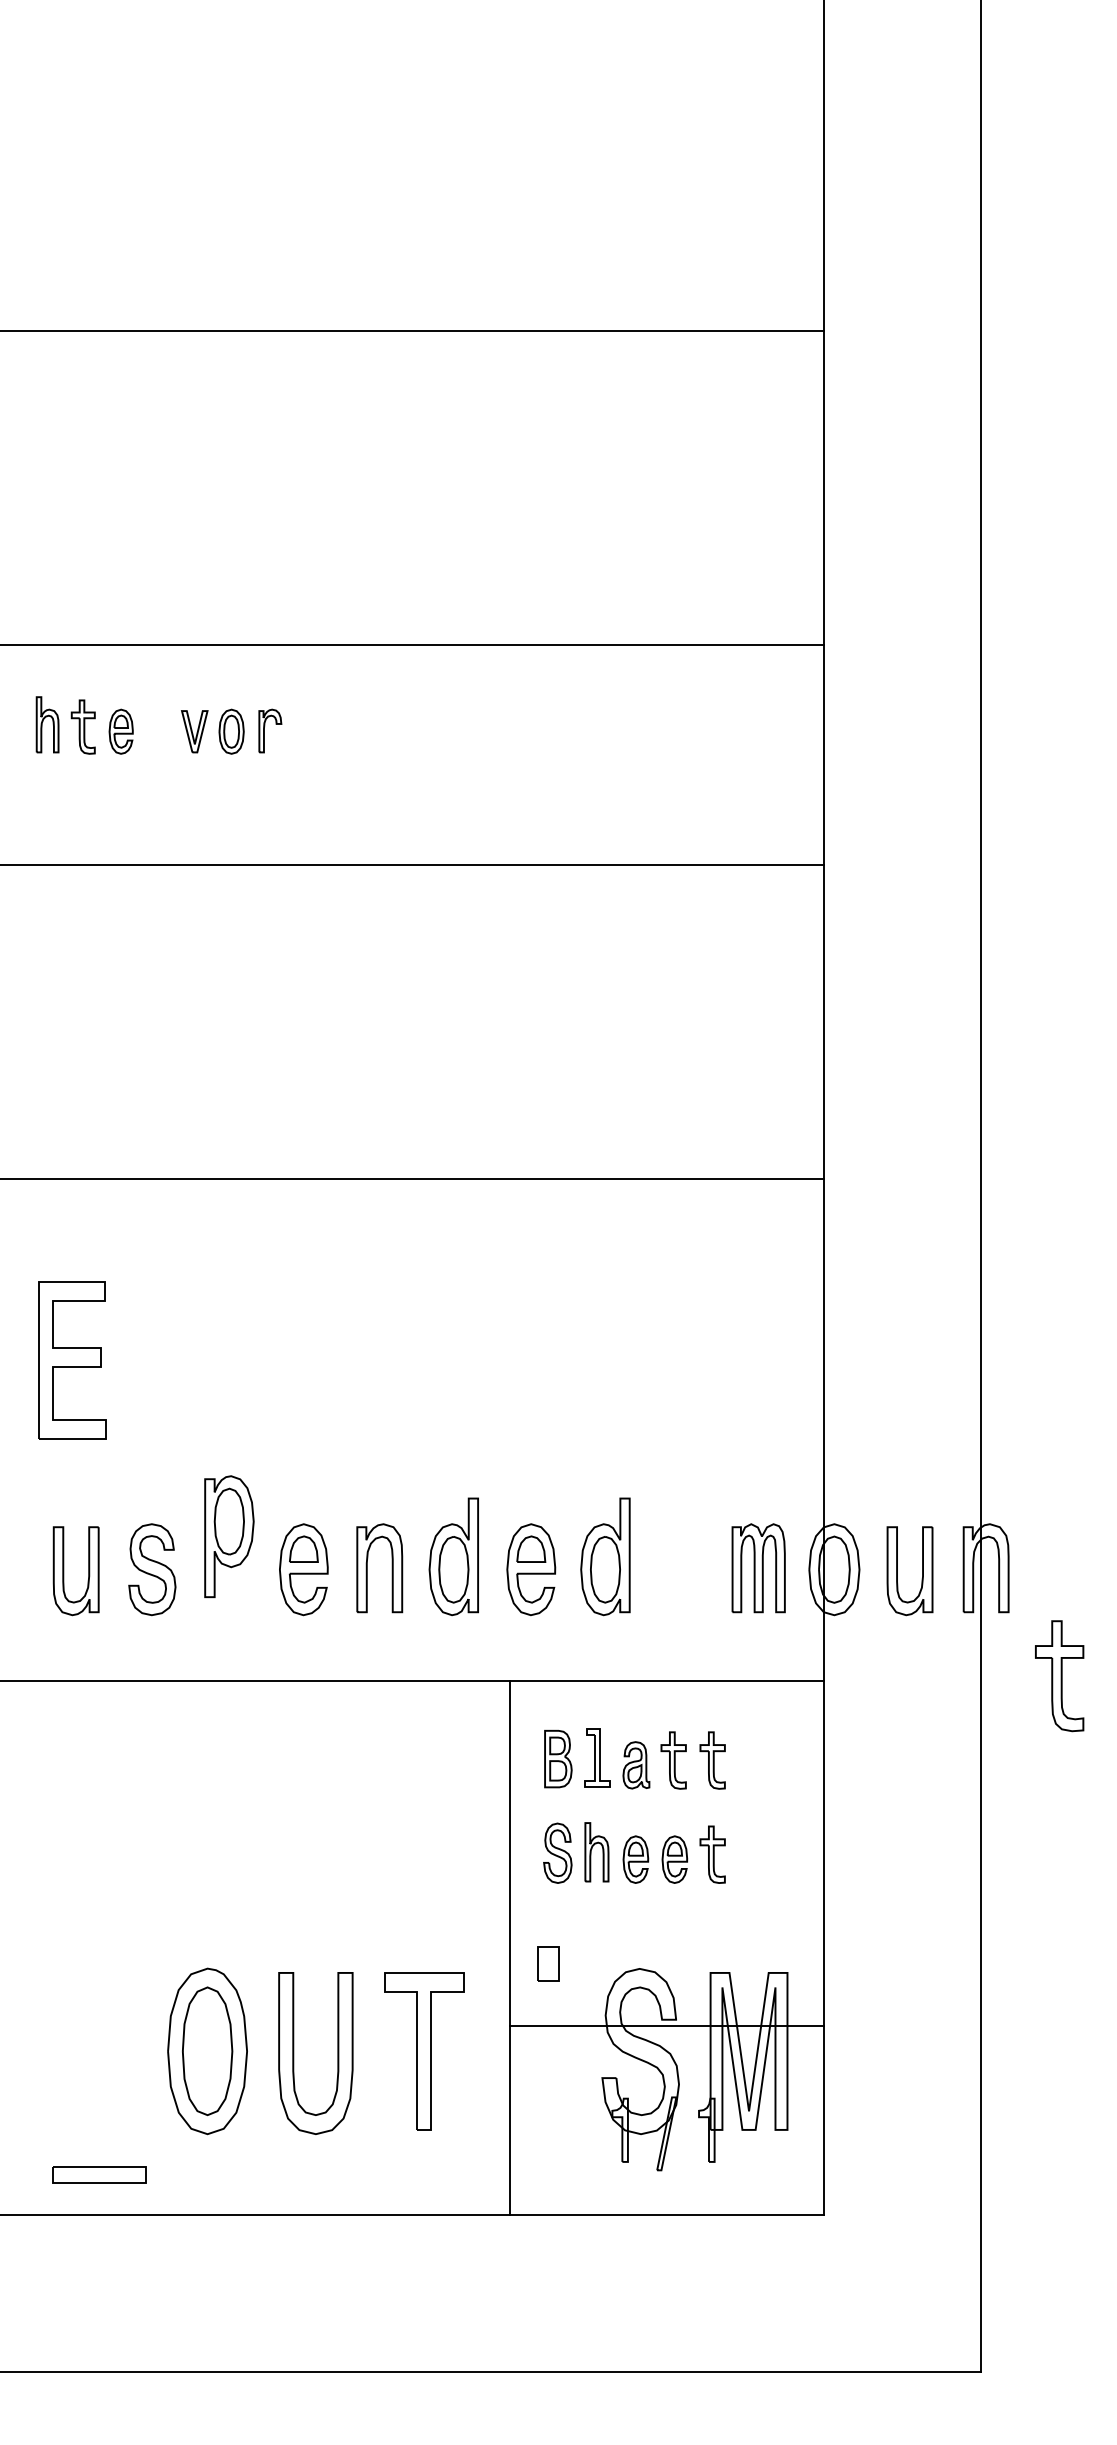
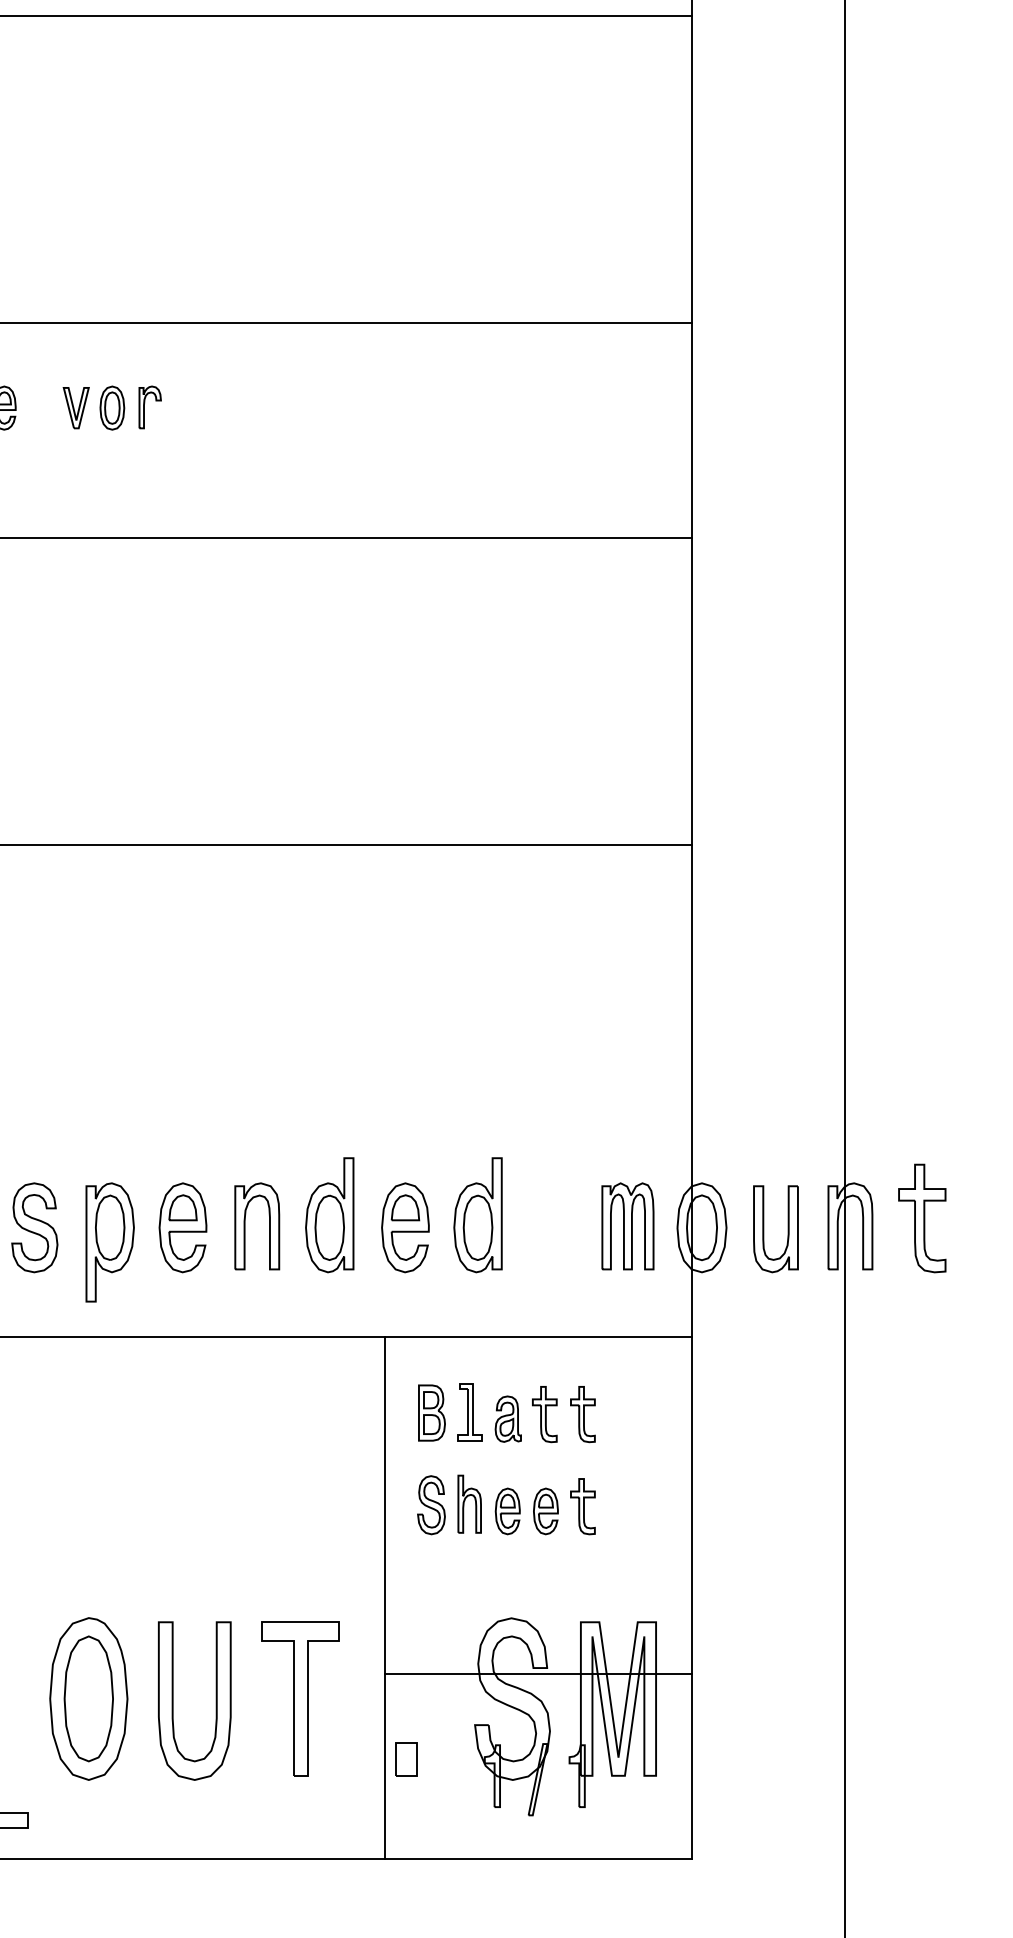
part: (229, 1536) -> (110, 1242), moved
part: (1059, 1676) -> (922, 1218), moved
part: (548, 1963) -> (406, 1758), moved

